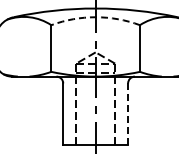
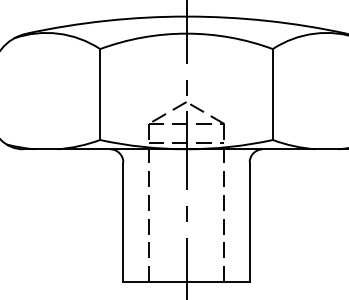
arc: (95, 17) -> (186, 34), dashed -> solid
line: (128, 114) -> (250, 223), dashed -> solid

